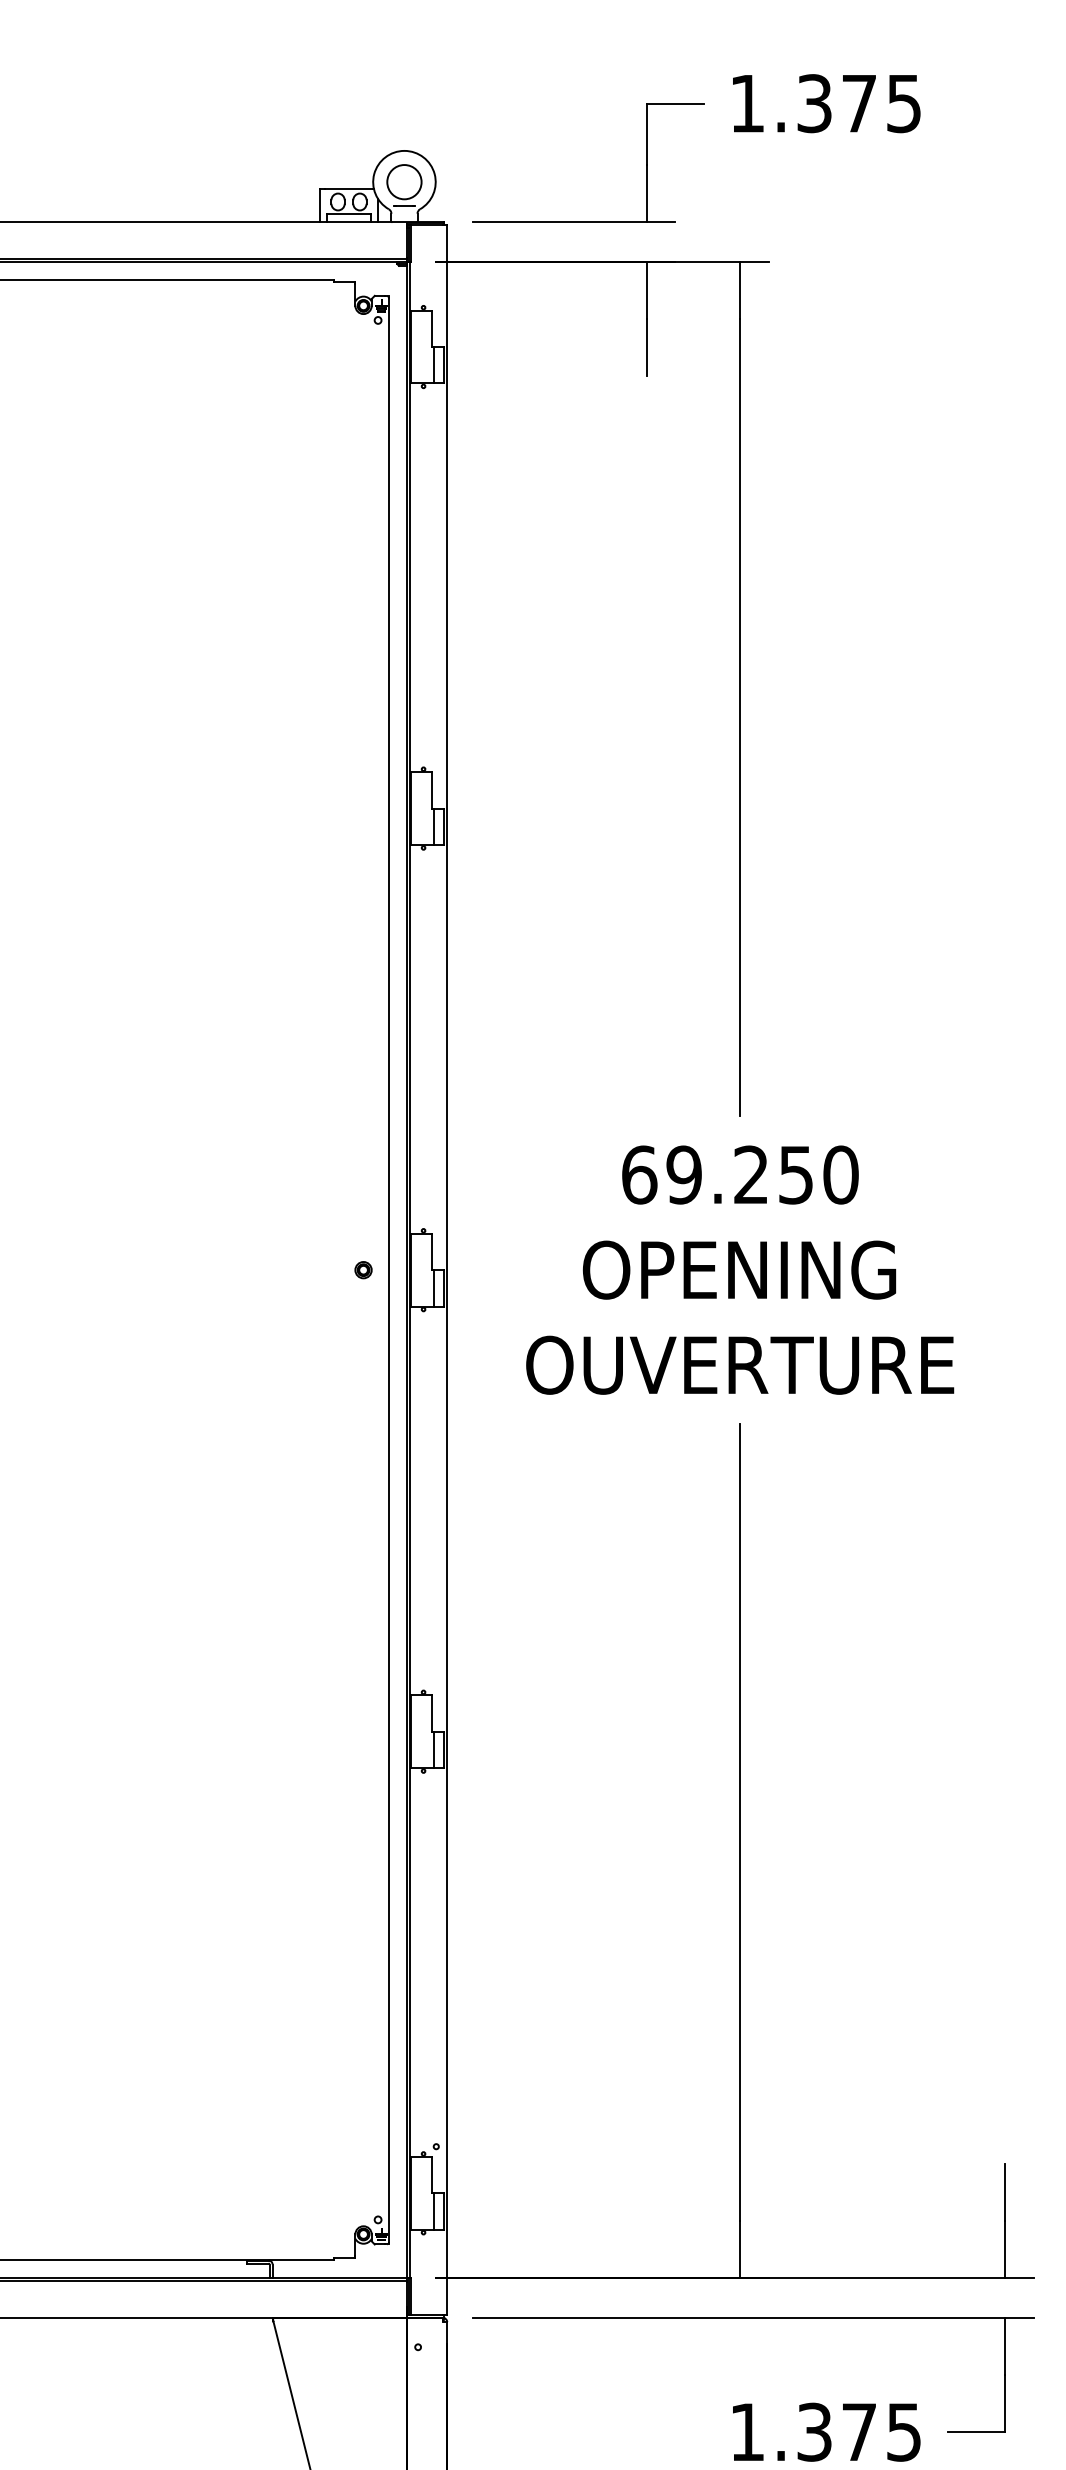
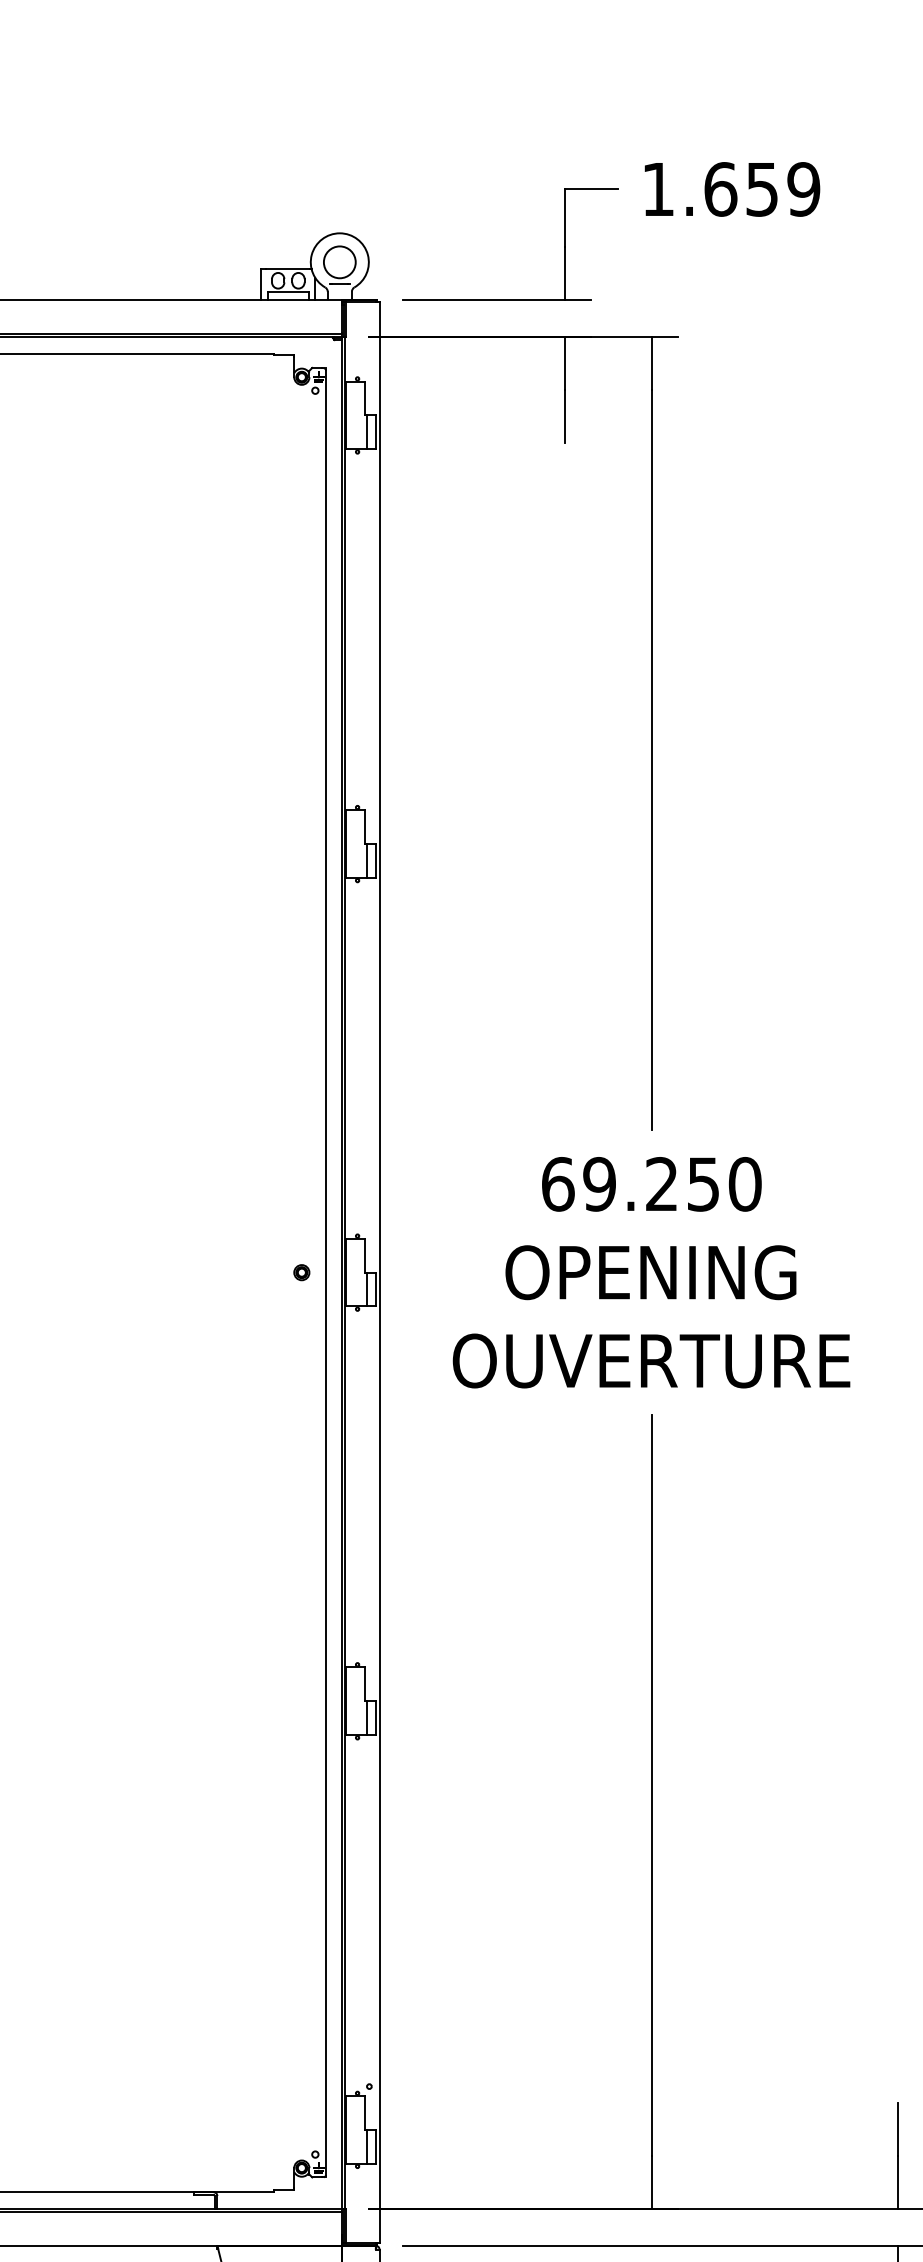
text: (859, 103) -> (762, 189), 1.375 -> 1.659

